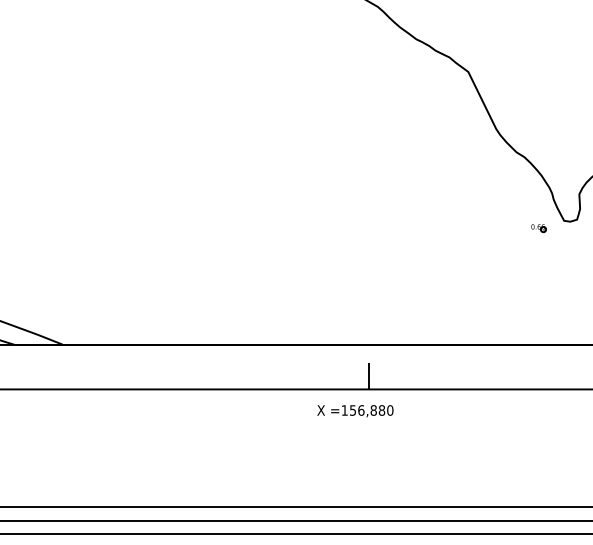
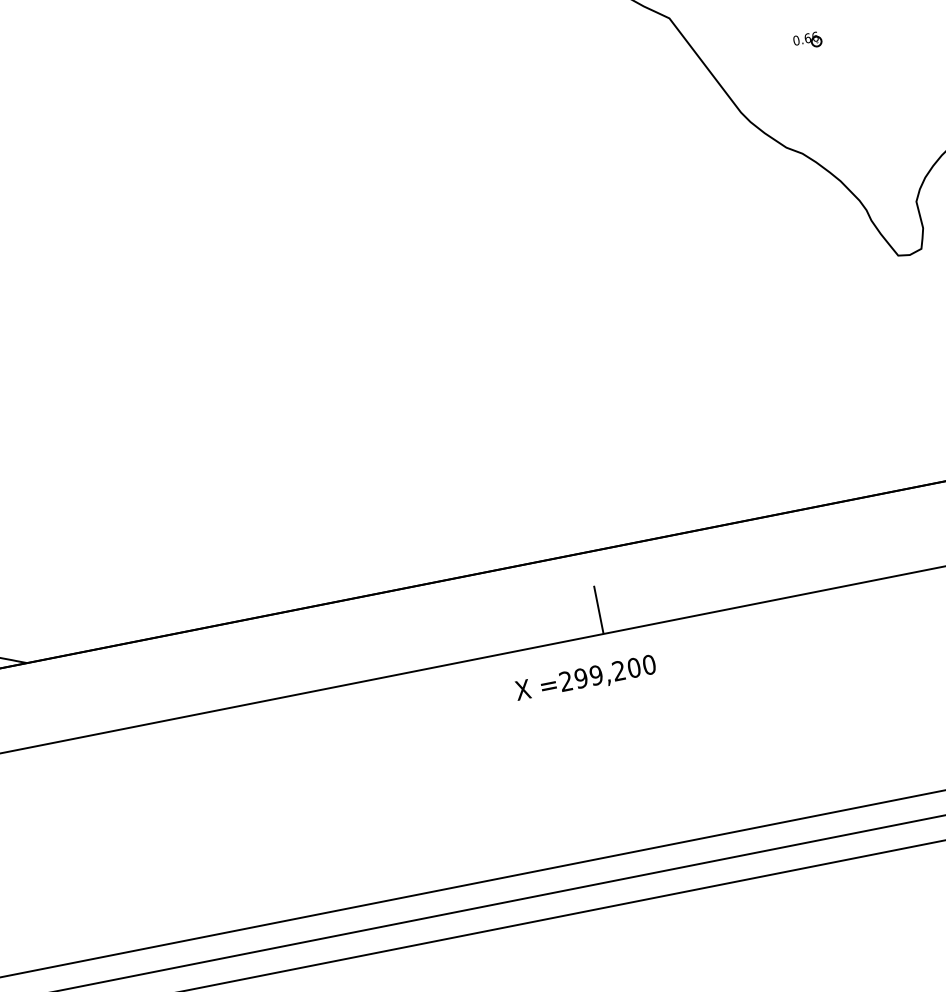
part: (538, 228) -> (807, 41), moved
text: (363, 410) -> (600, 674), =156,880 -> =299,200

